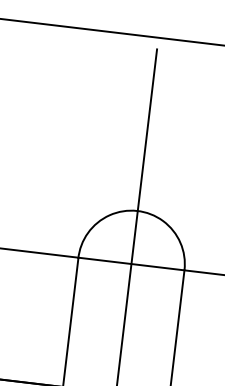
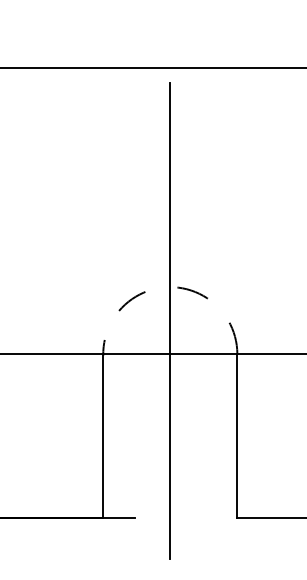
arc: (137, 211) -> (169, 287), solid -> dashed

